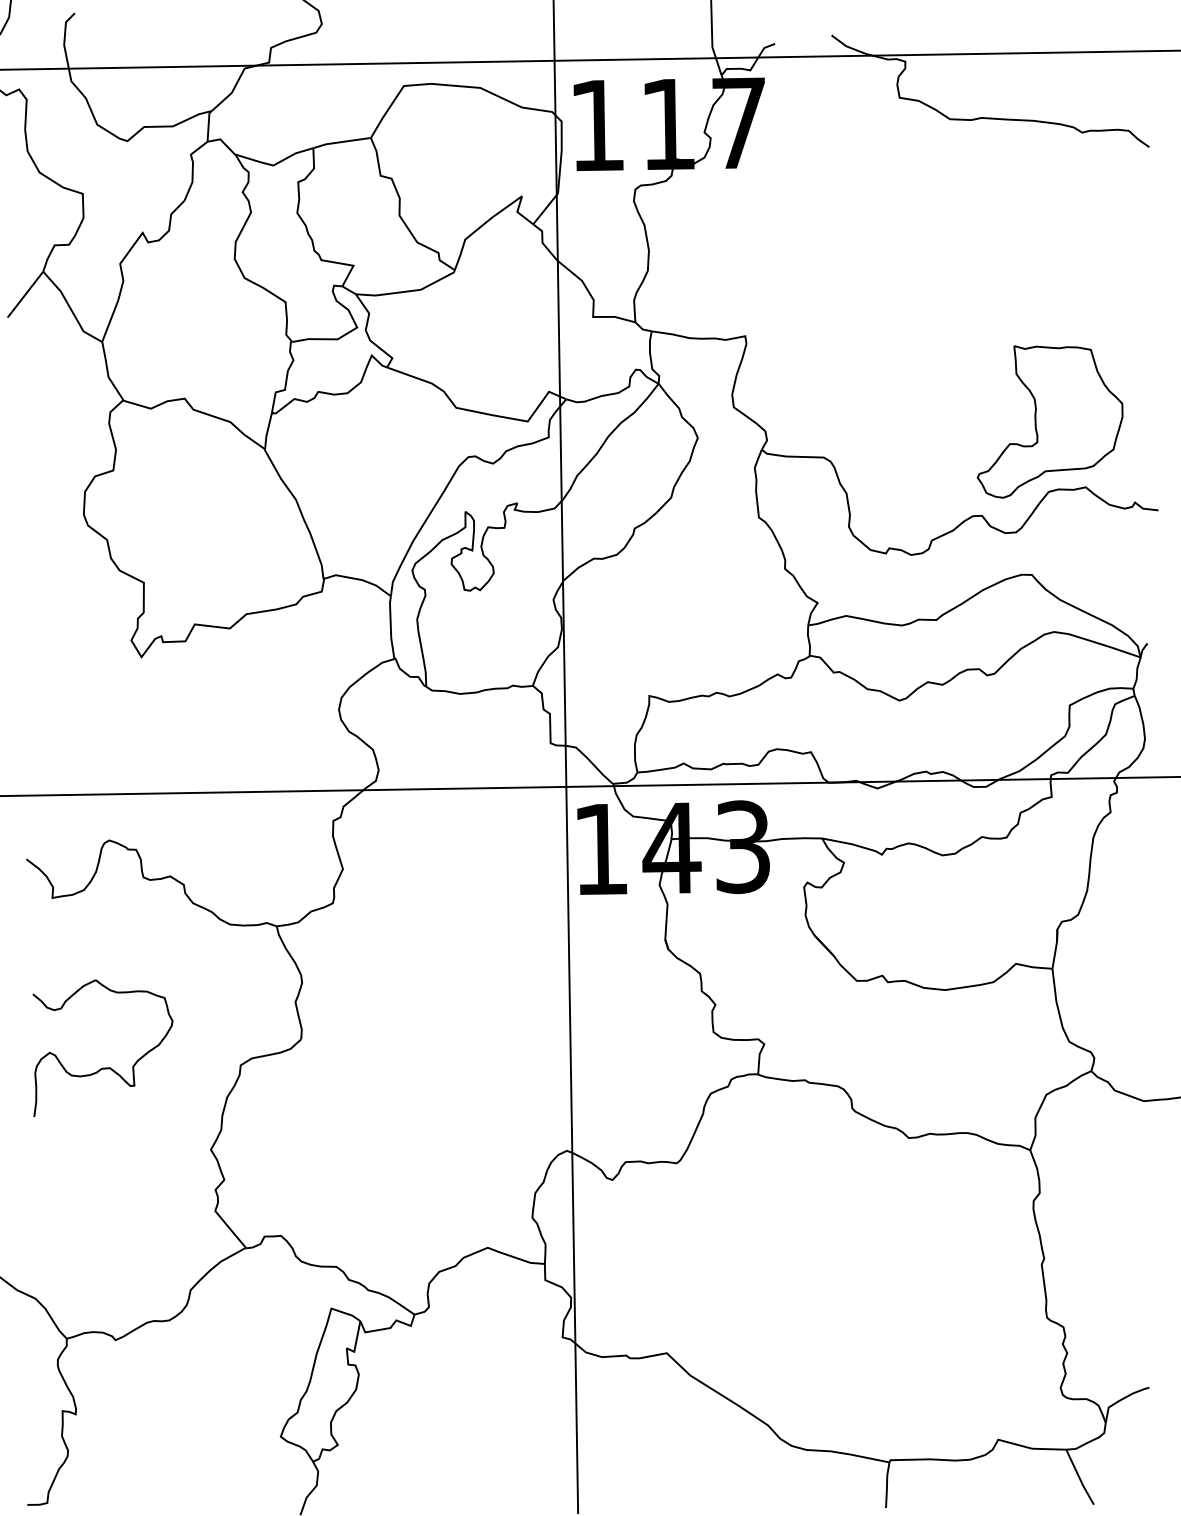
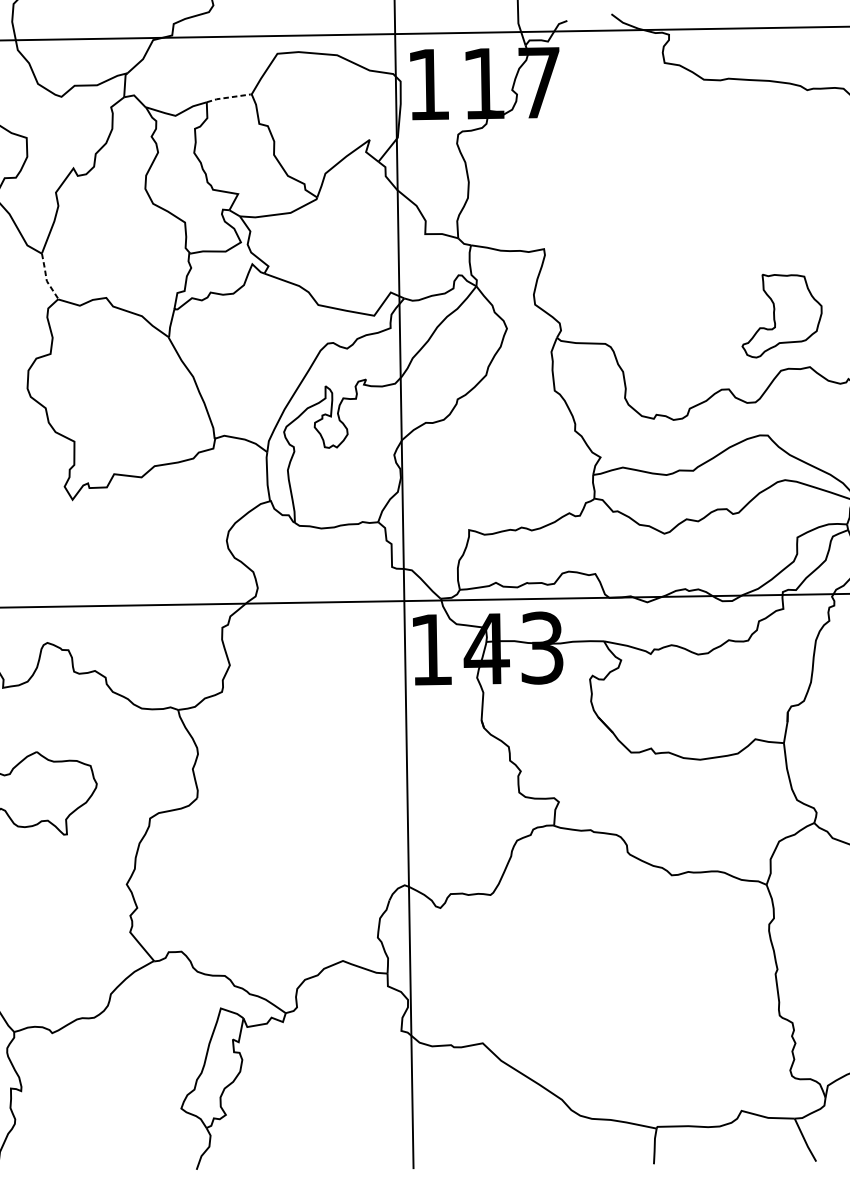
line: (340, 142) -> (227, 97), solid -> dashed
line: (107, 373) -> (46, 278), solid -> dashed
part: (1049, 421) -> (781, 315), size x0.7

